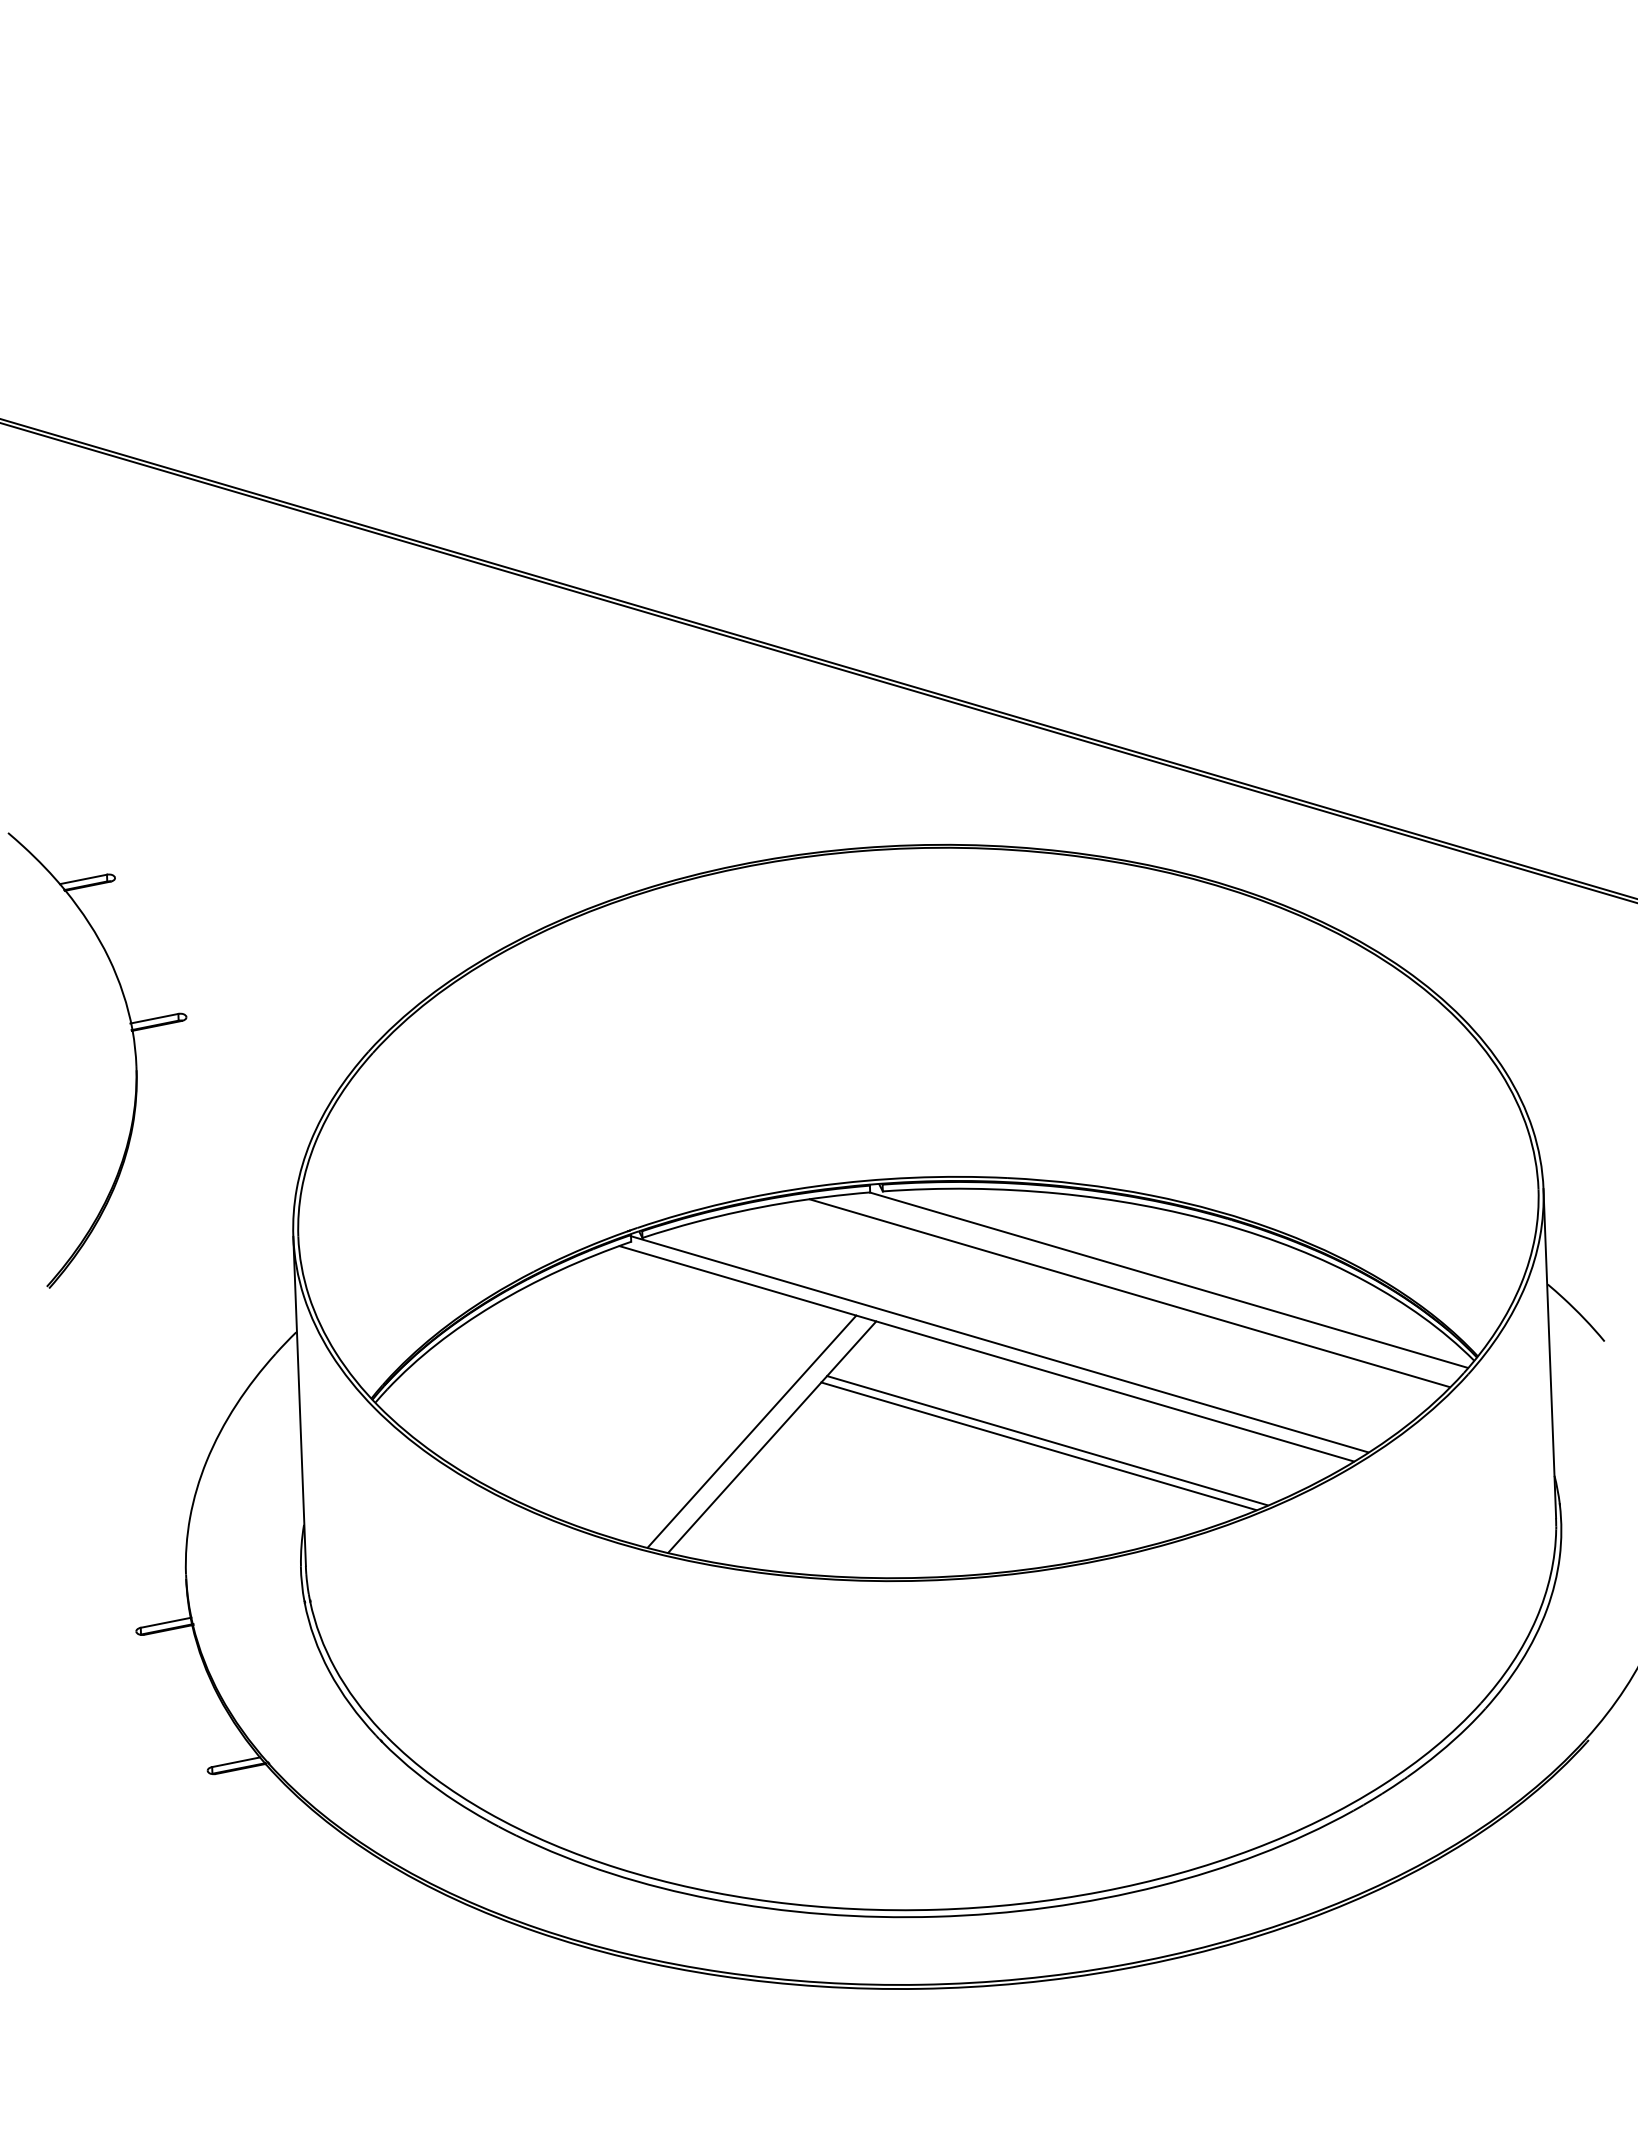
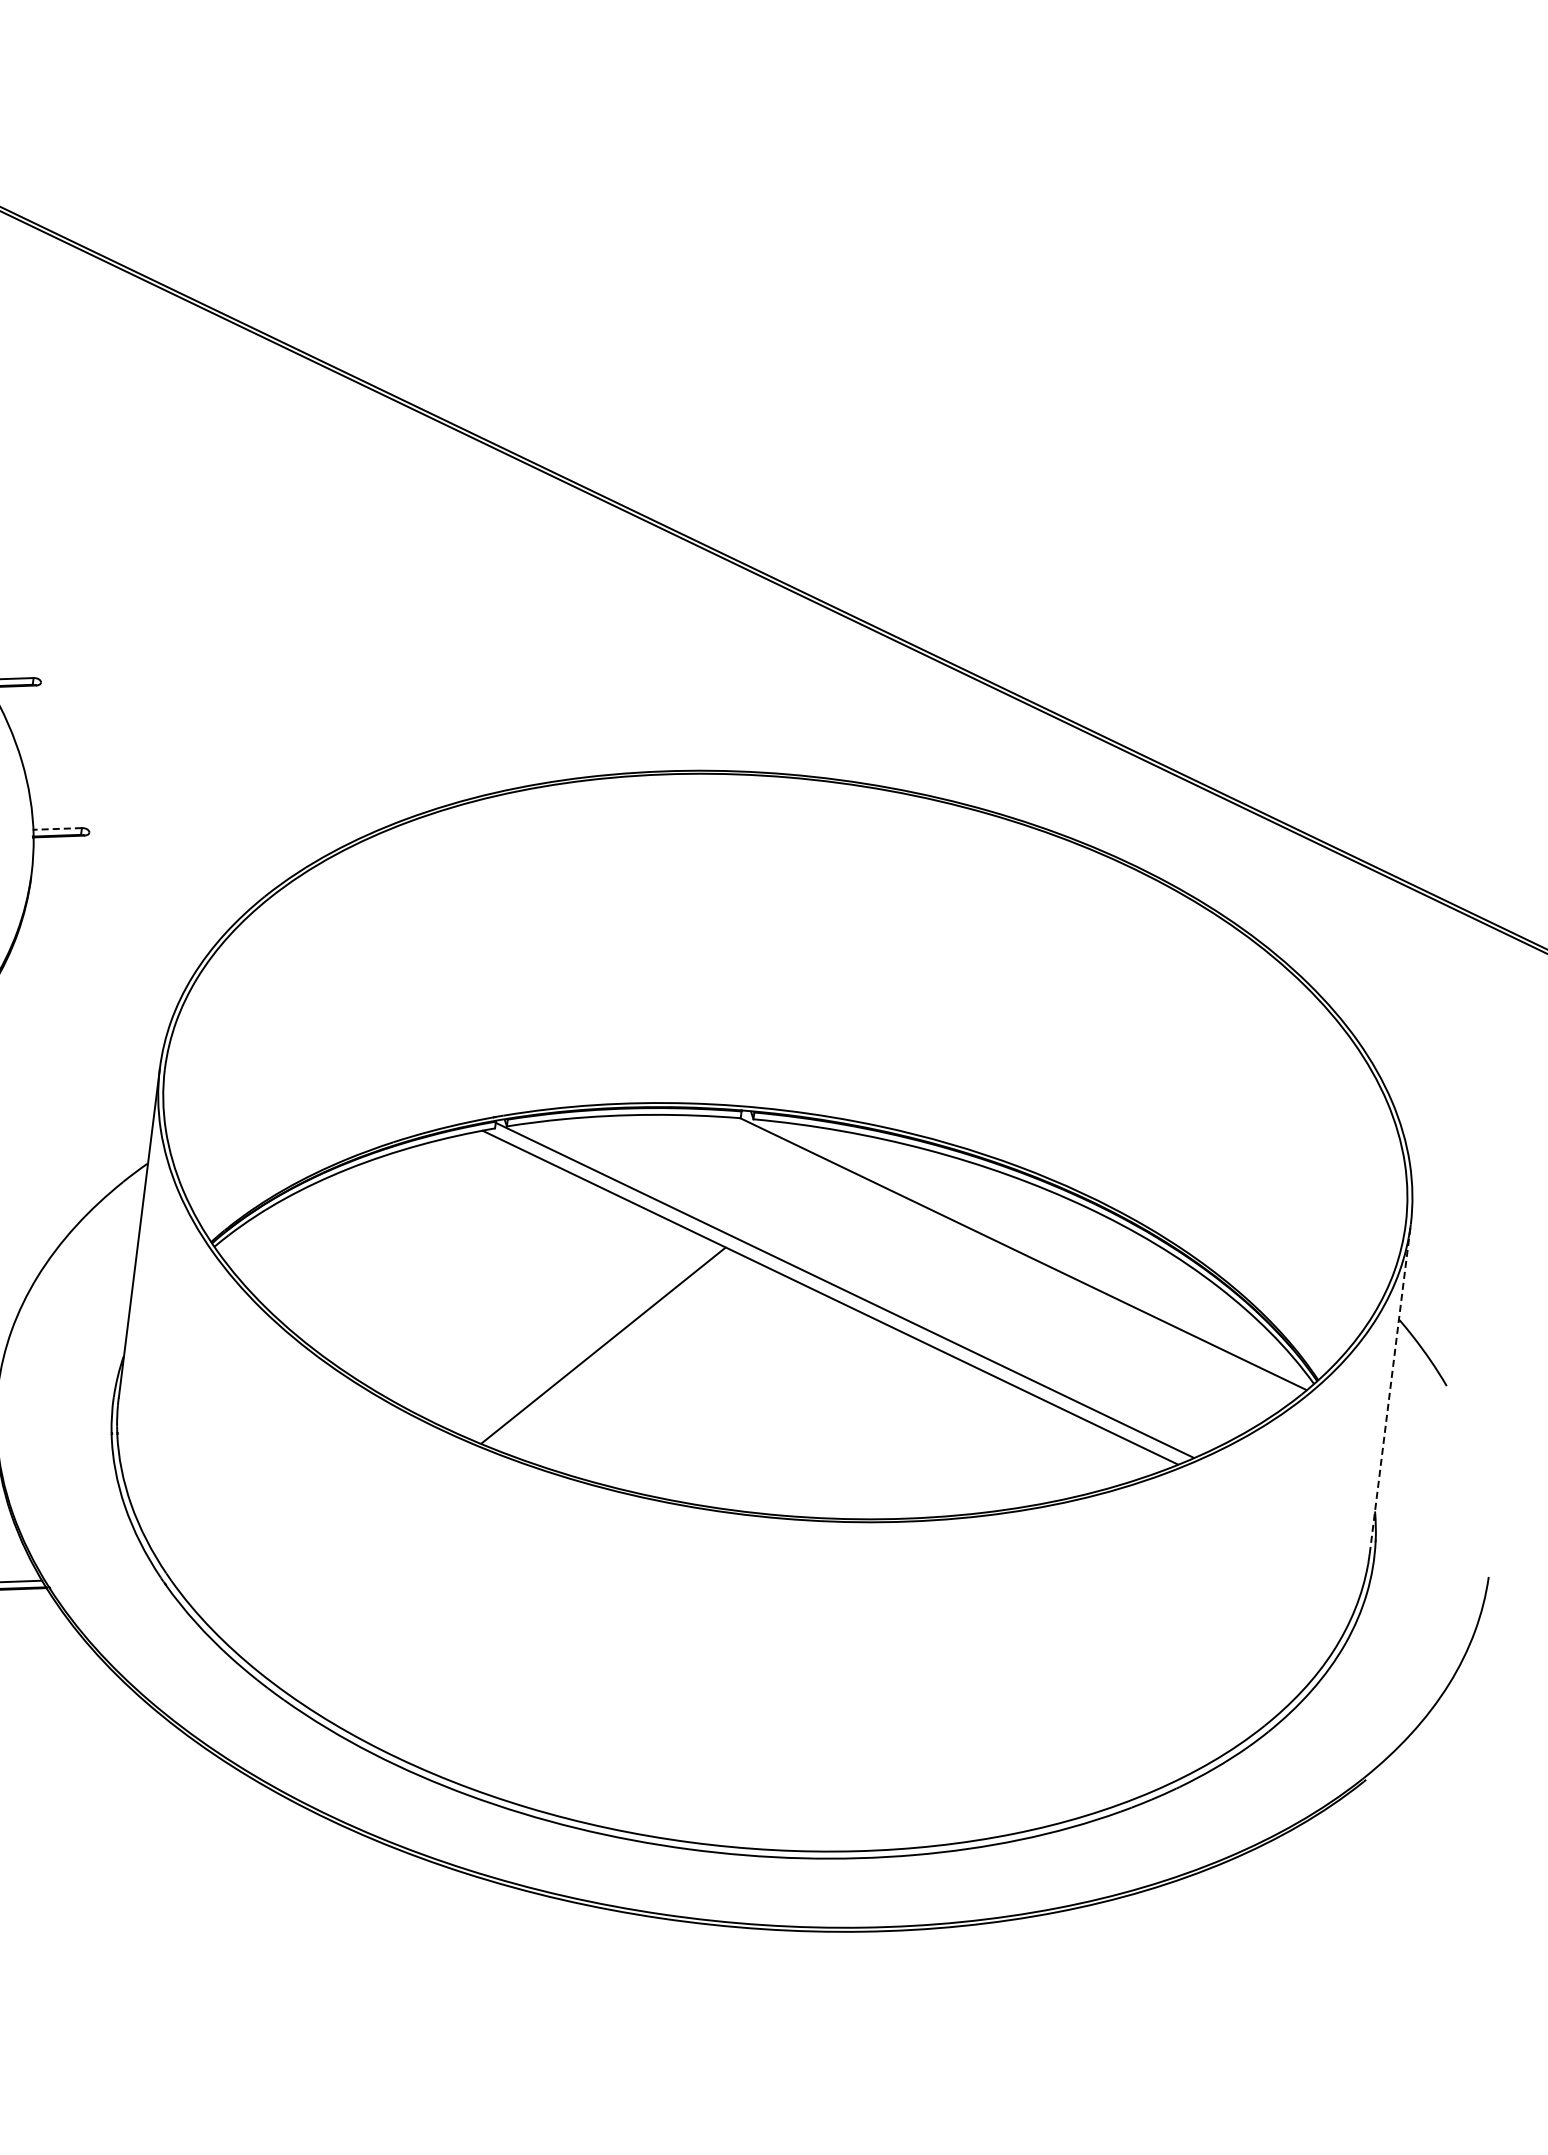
line: (153, 1018) -> (56, 828), solid -> dashed
line: (1129, 1293) -> (982, 1260), removed
line: (1549, 1353) -> (1389, 1389), solid -> dashed
line: (751, 1431) -> (583, 1336), removed
line: (1047, 1440) -> (876, 1393), removed
line: (1038, 1446) -> (866, 1398), removed

